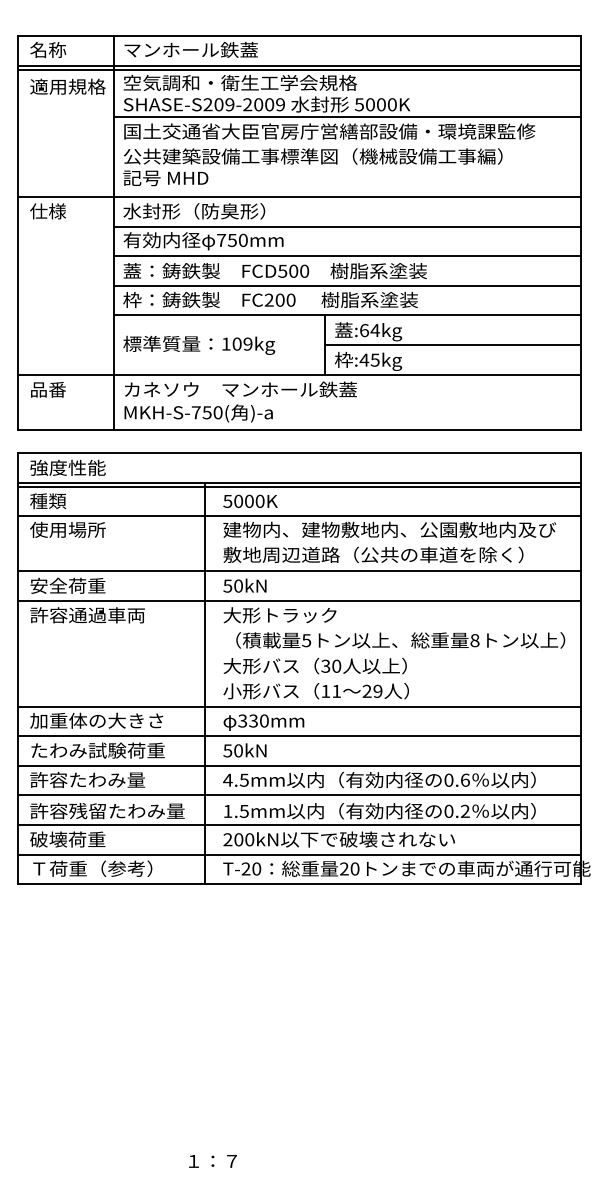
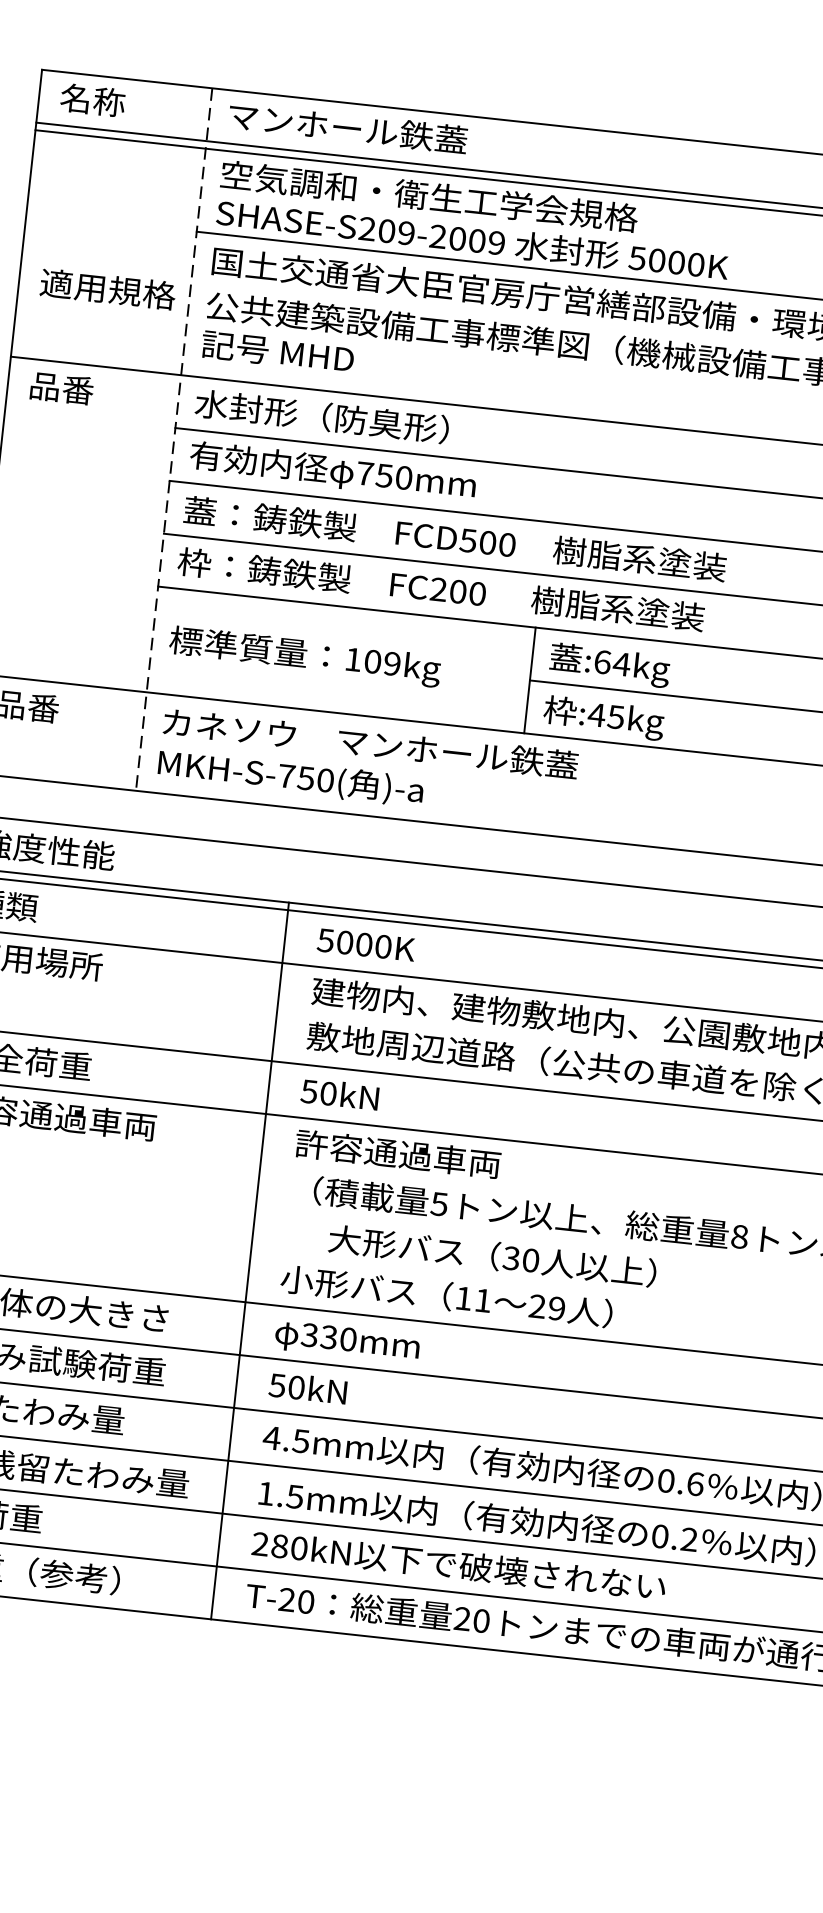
text: (67, 86) -> (107, 288), moved
text: (48, 211) -> (62, 388), 仕様 -> 品番
line: (113, 233) -> (173, 440), solid -> dashed
text: (280, 615) -> (397, 1154), 大形トラック -> 許容通過車両
text: (314, 665) -> (491, 1254), moved
text: (238, 839) -> (279, 1545), 200kN -> 280kN

